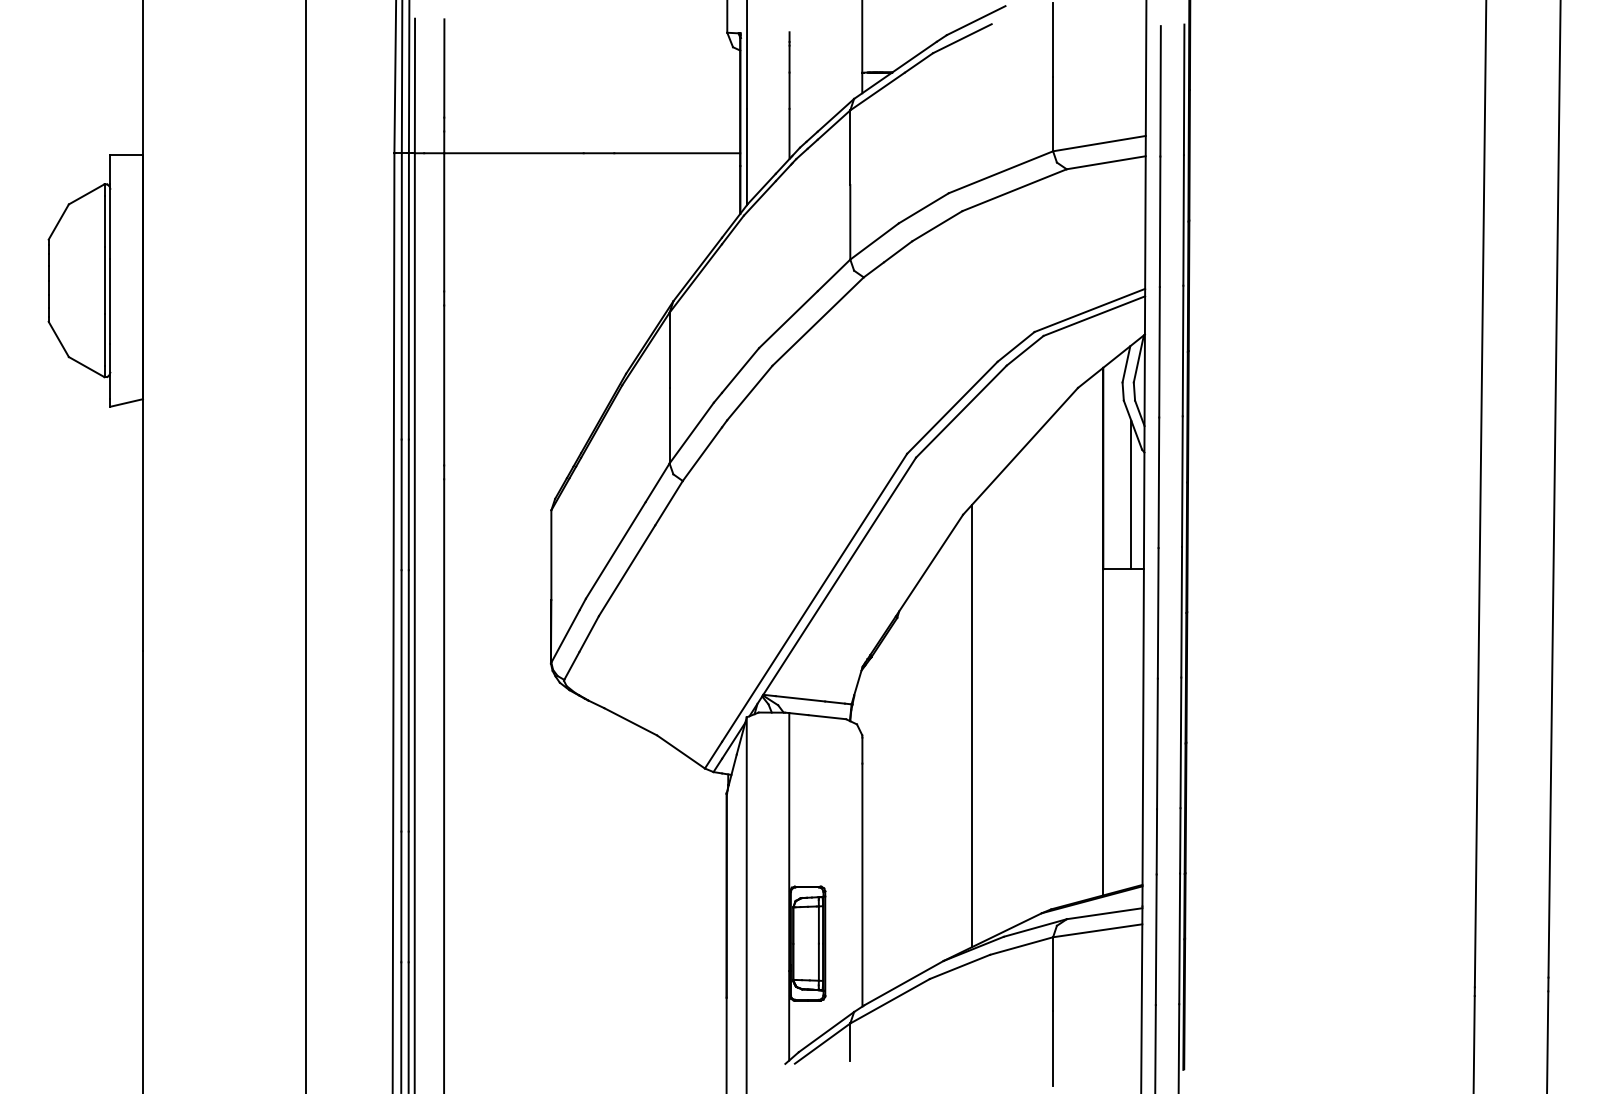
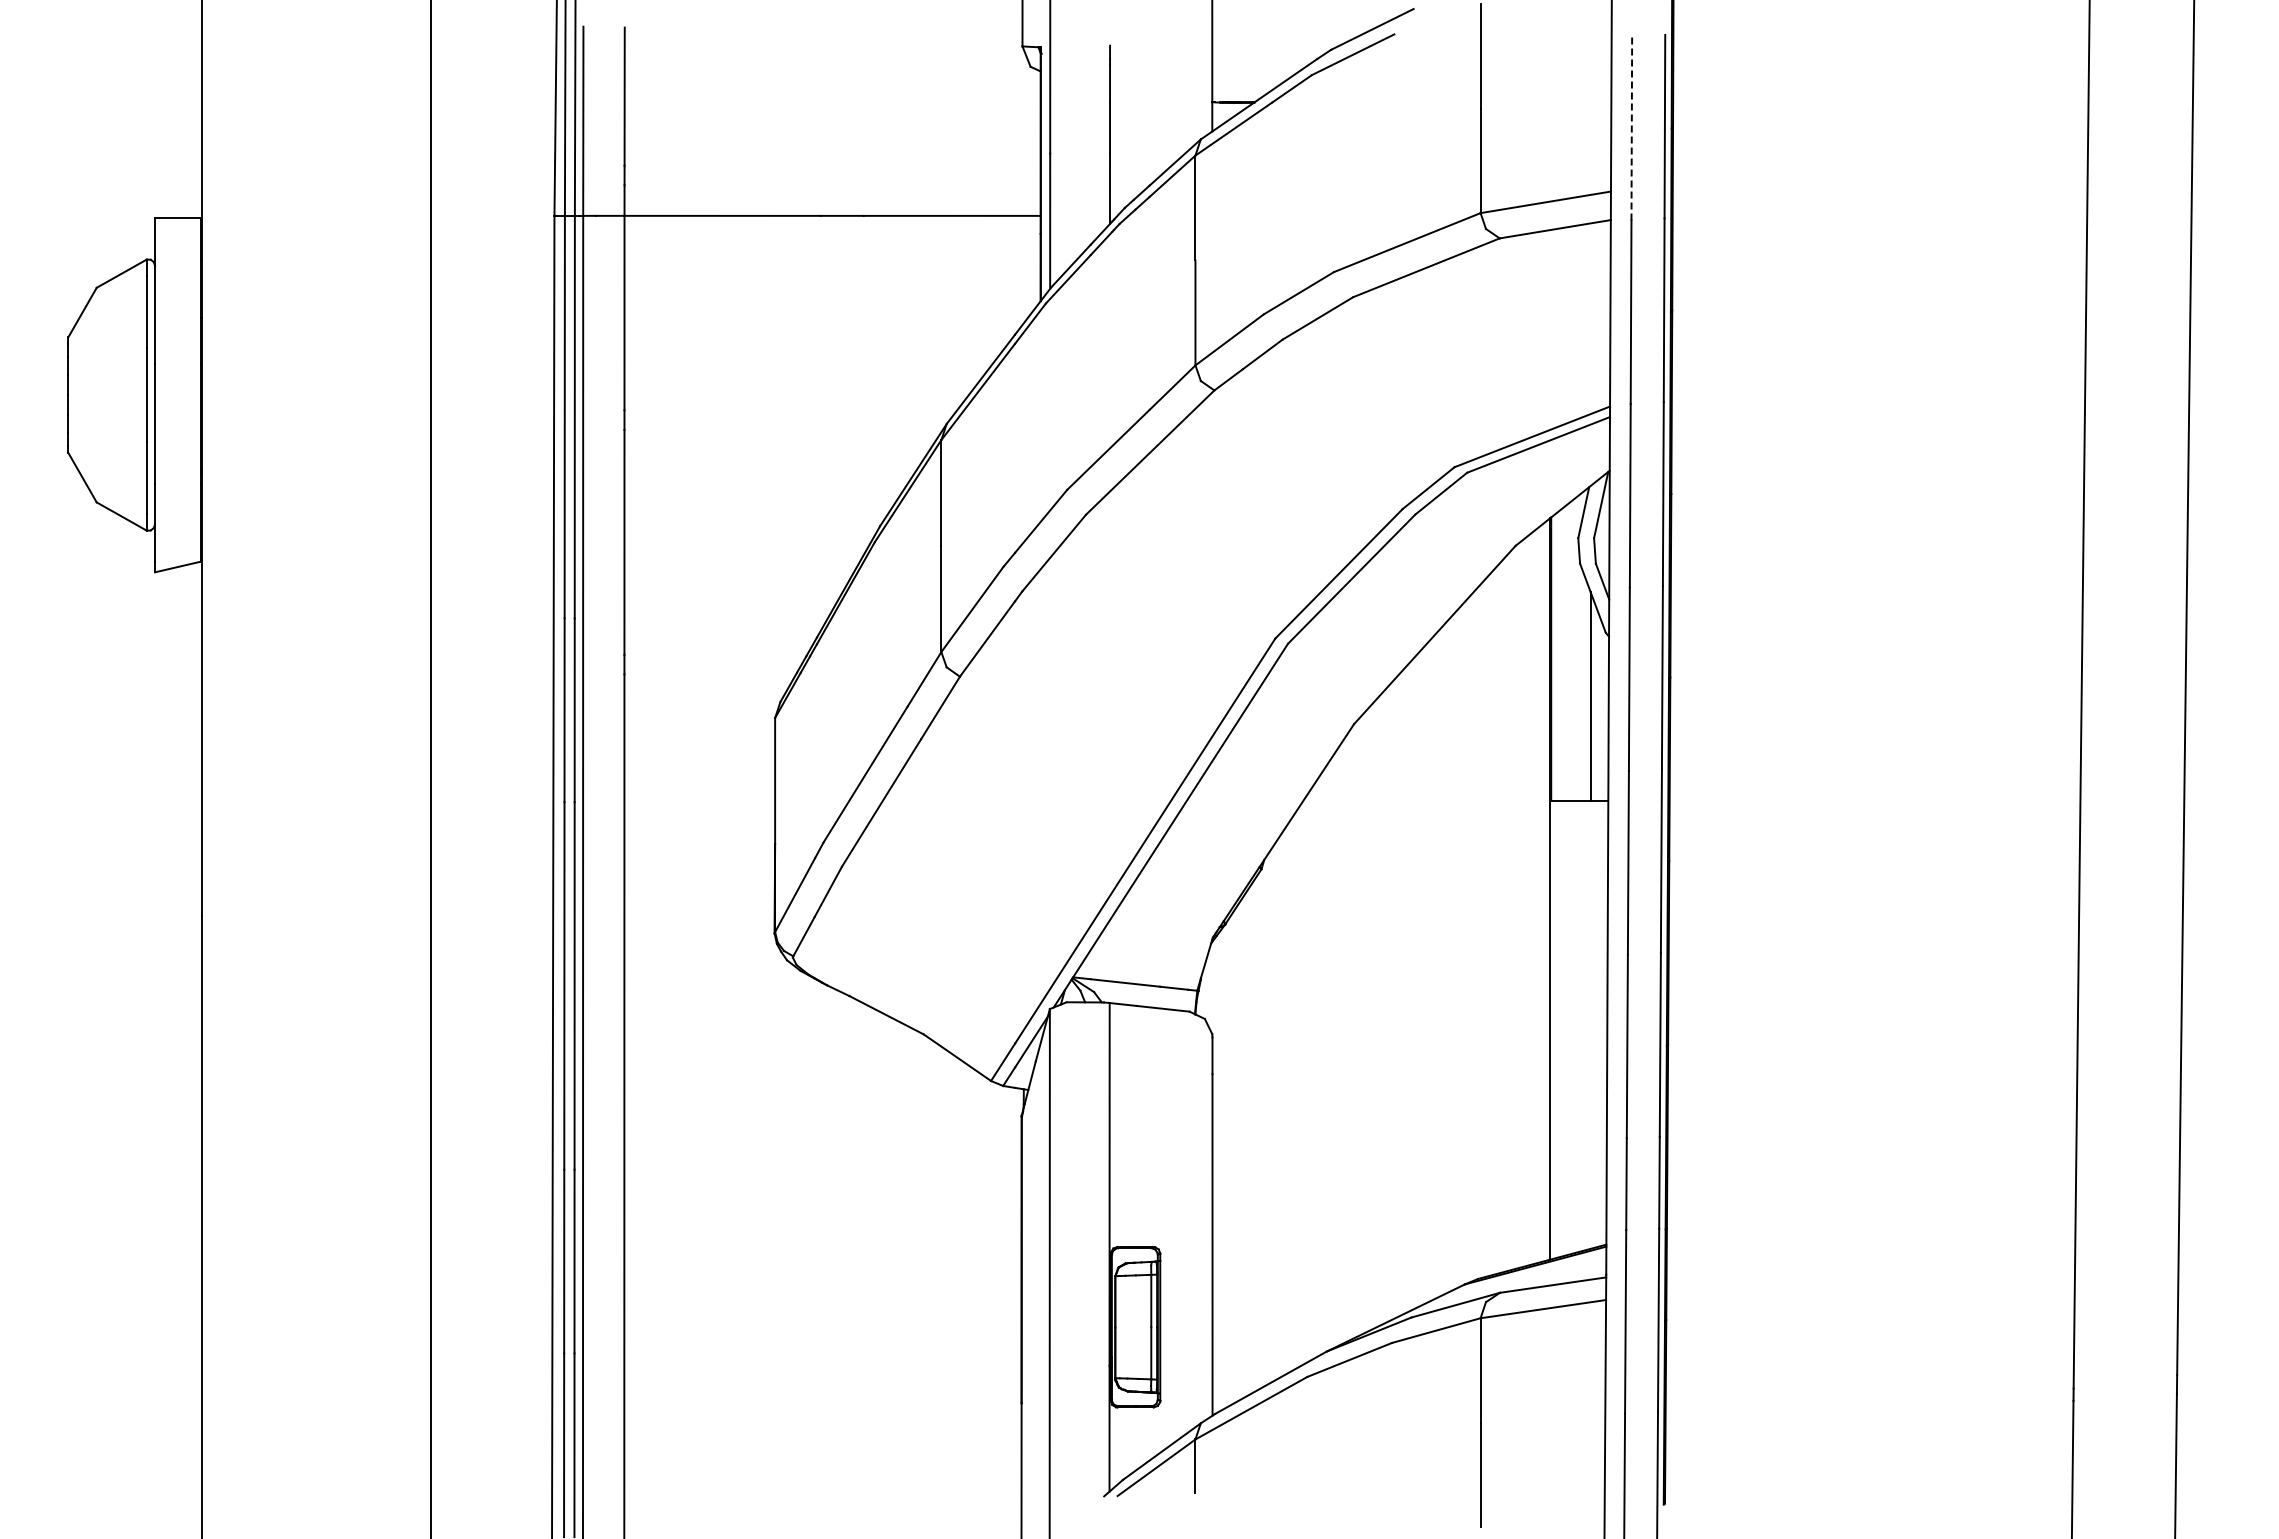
line: (1160, 91) -> (1631, 128), solid -> dashed
line: (971, 726) -> (1366, 1021), removed

